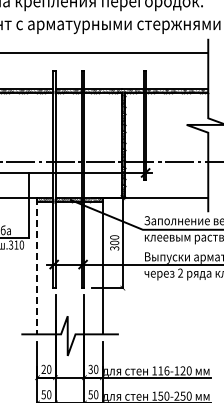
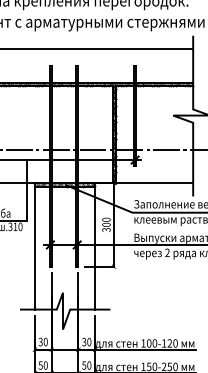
line: (37, 266) -> (34, 246), dashed -> solid
text: (43, 370) -> (40, 343), 20 -> 30
text: (163, 370) -> (151, 343), 116-120 -> 100-120

